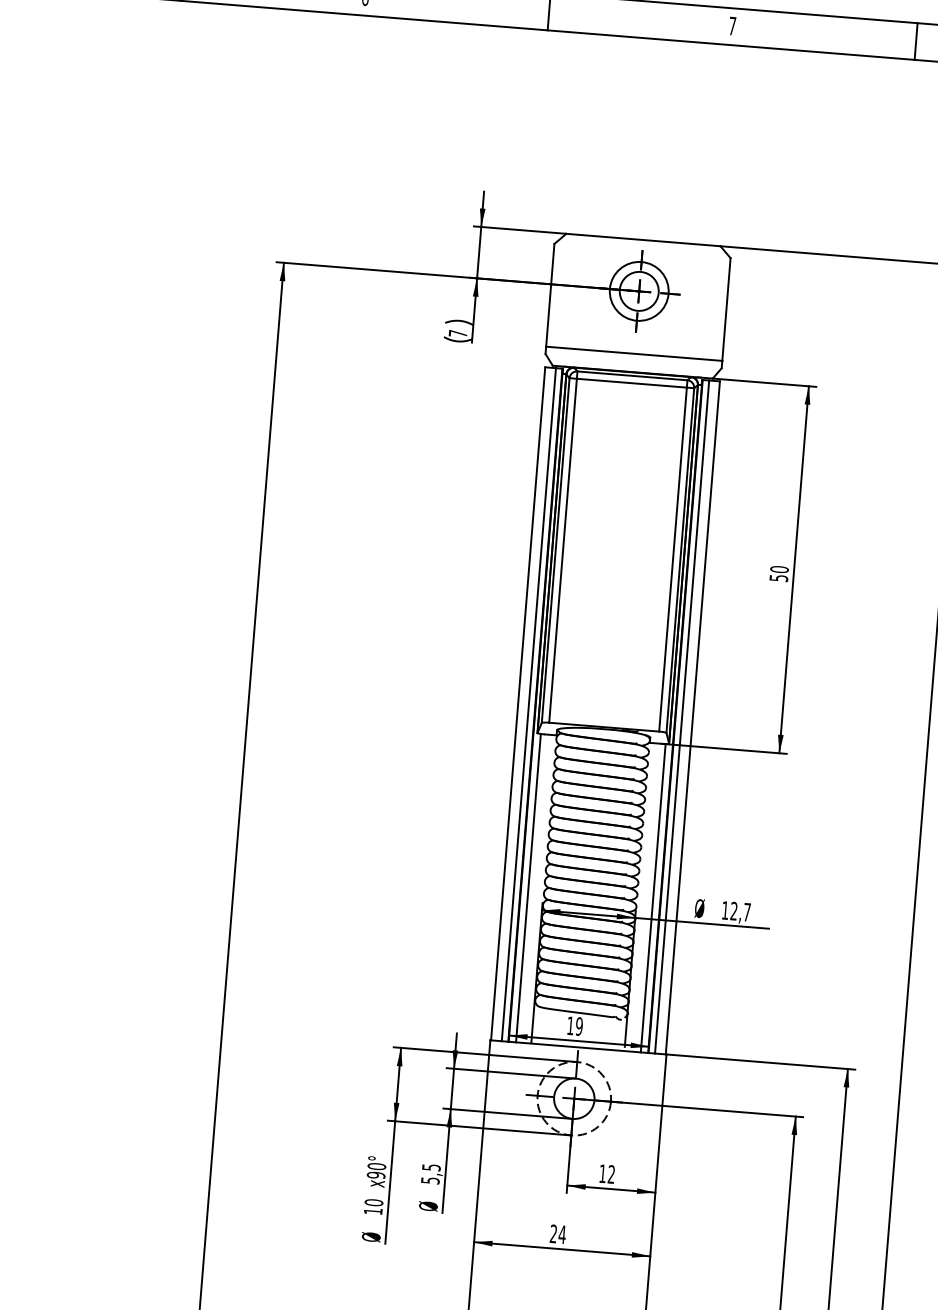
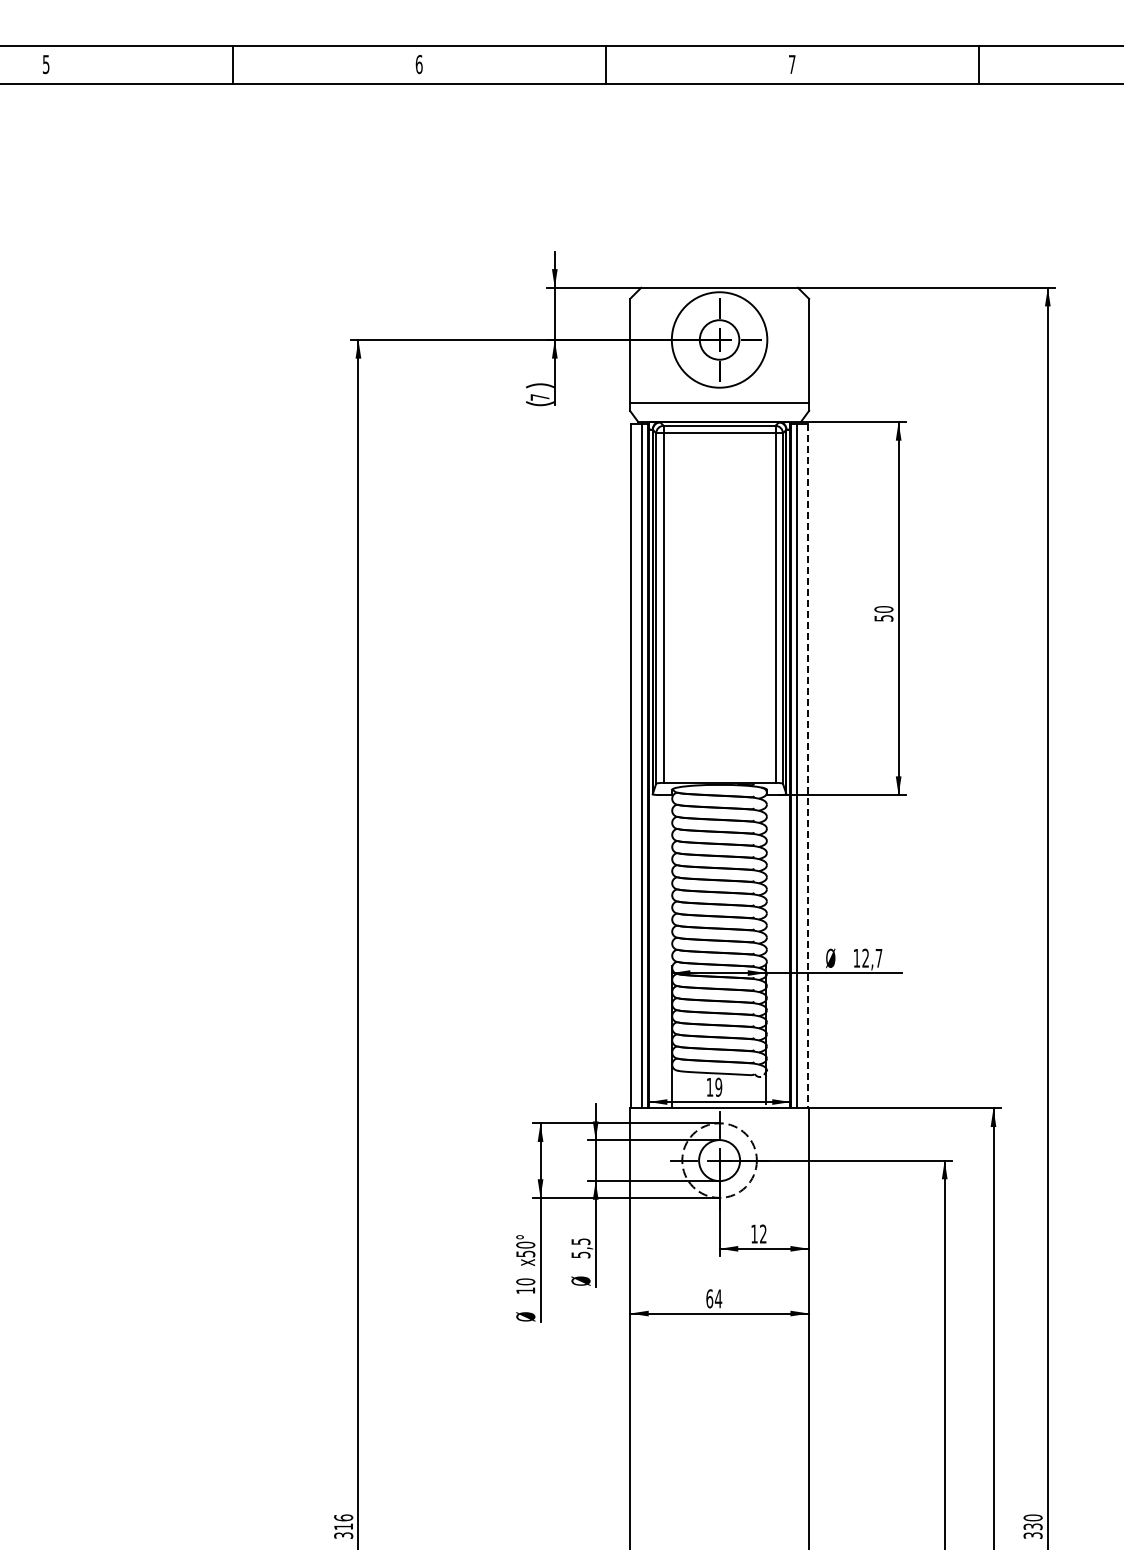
circle: (639, 290) -> (719, 339), size x1.6
line: (692, 718) -> (808, 766), solid -> dashed
line: (528, 888) -> (656, 951), removed
line: (653, 898) -> (783, 951), removed
text: (375, 1174) -> (525, 1253), x90° -> x50°
text: (553, 1233) -> (709, 1298), 24 -> 64

